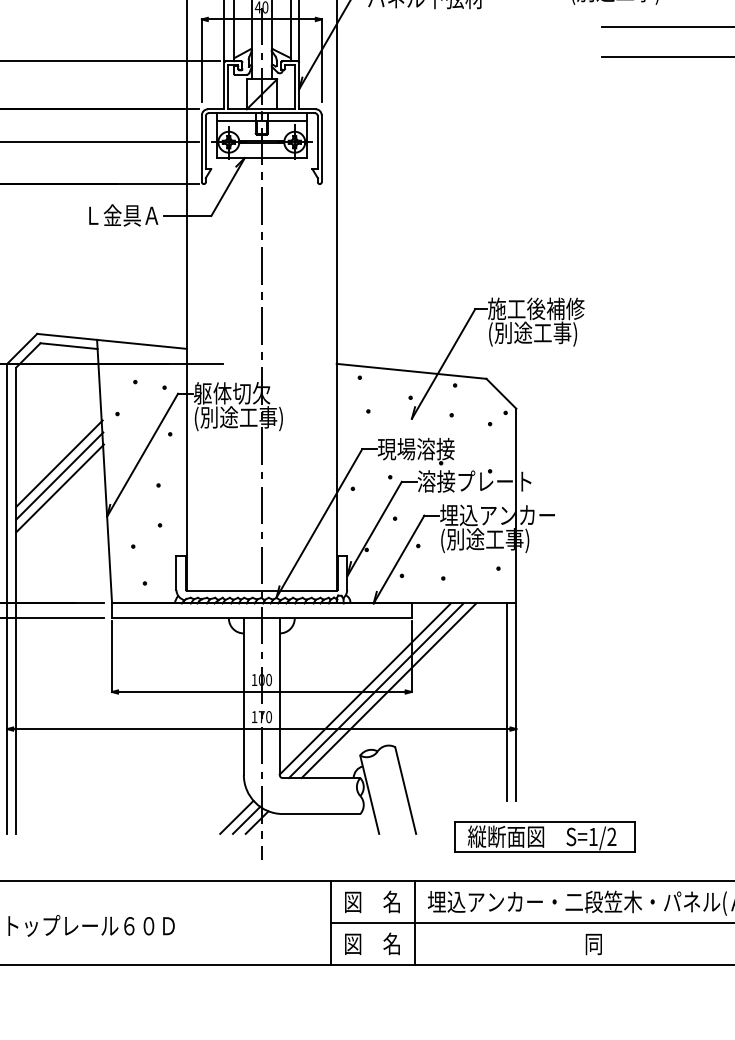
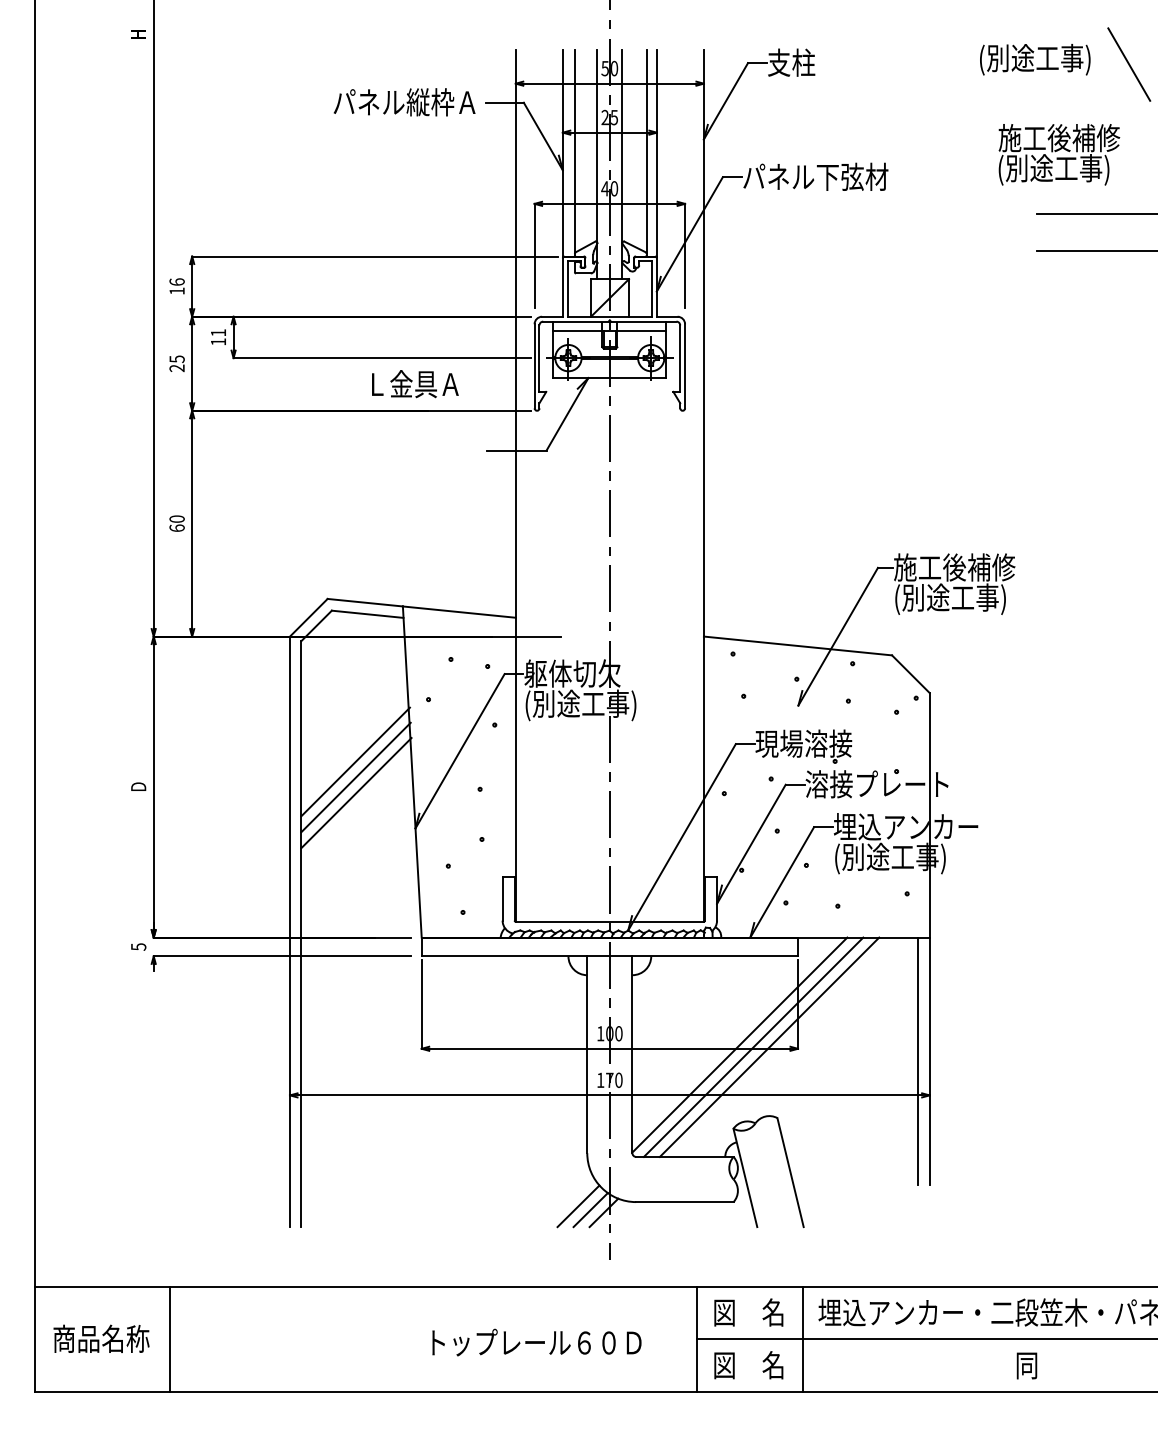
text: (123, 215) -> (415, 384), moved
part: (544, 836) -> (965, 1230), removed
text: (91, 925) -> (536, 1342), moved

